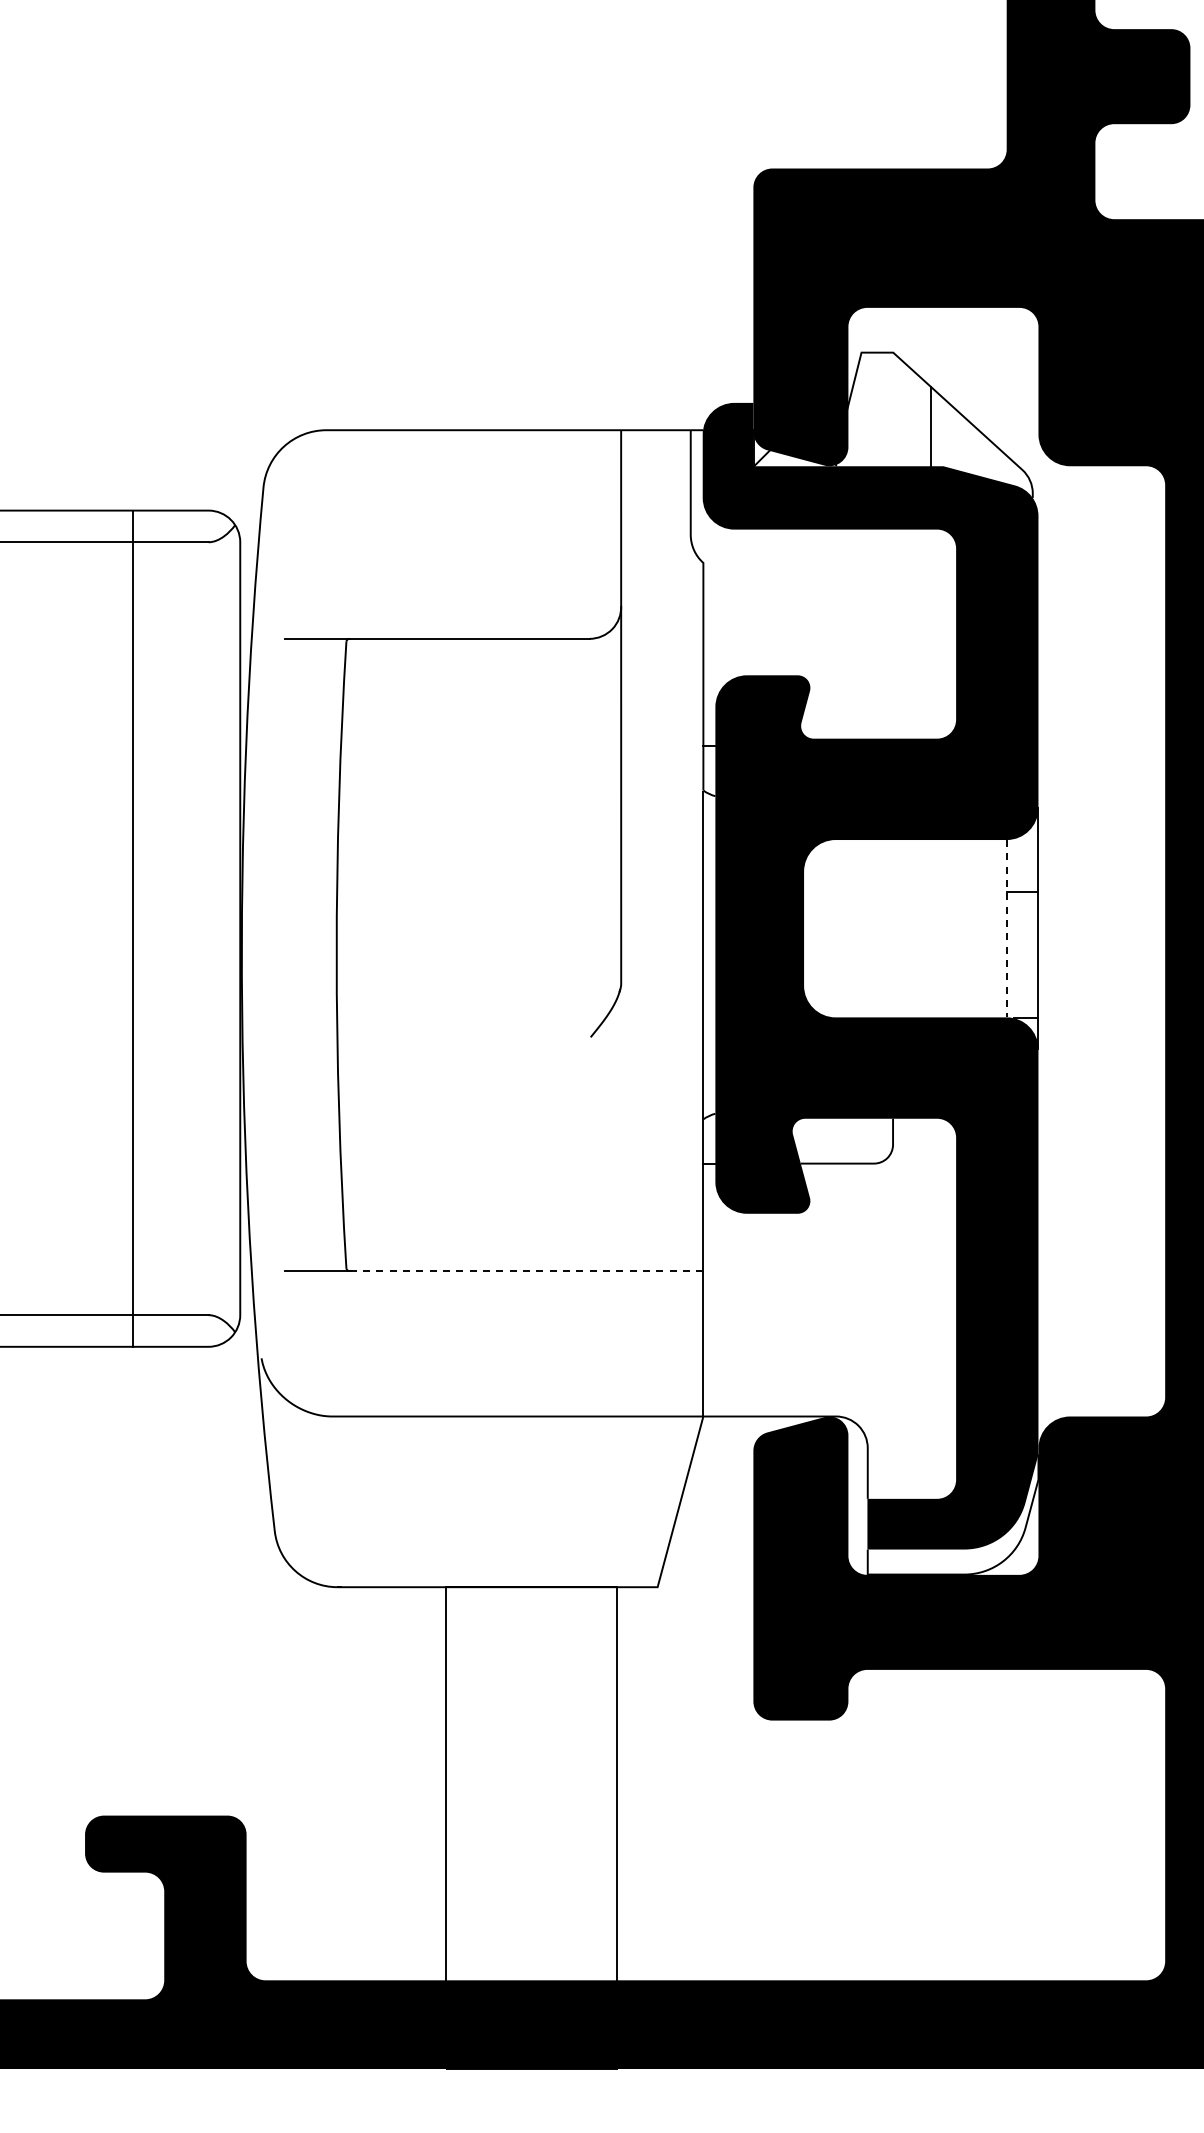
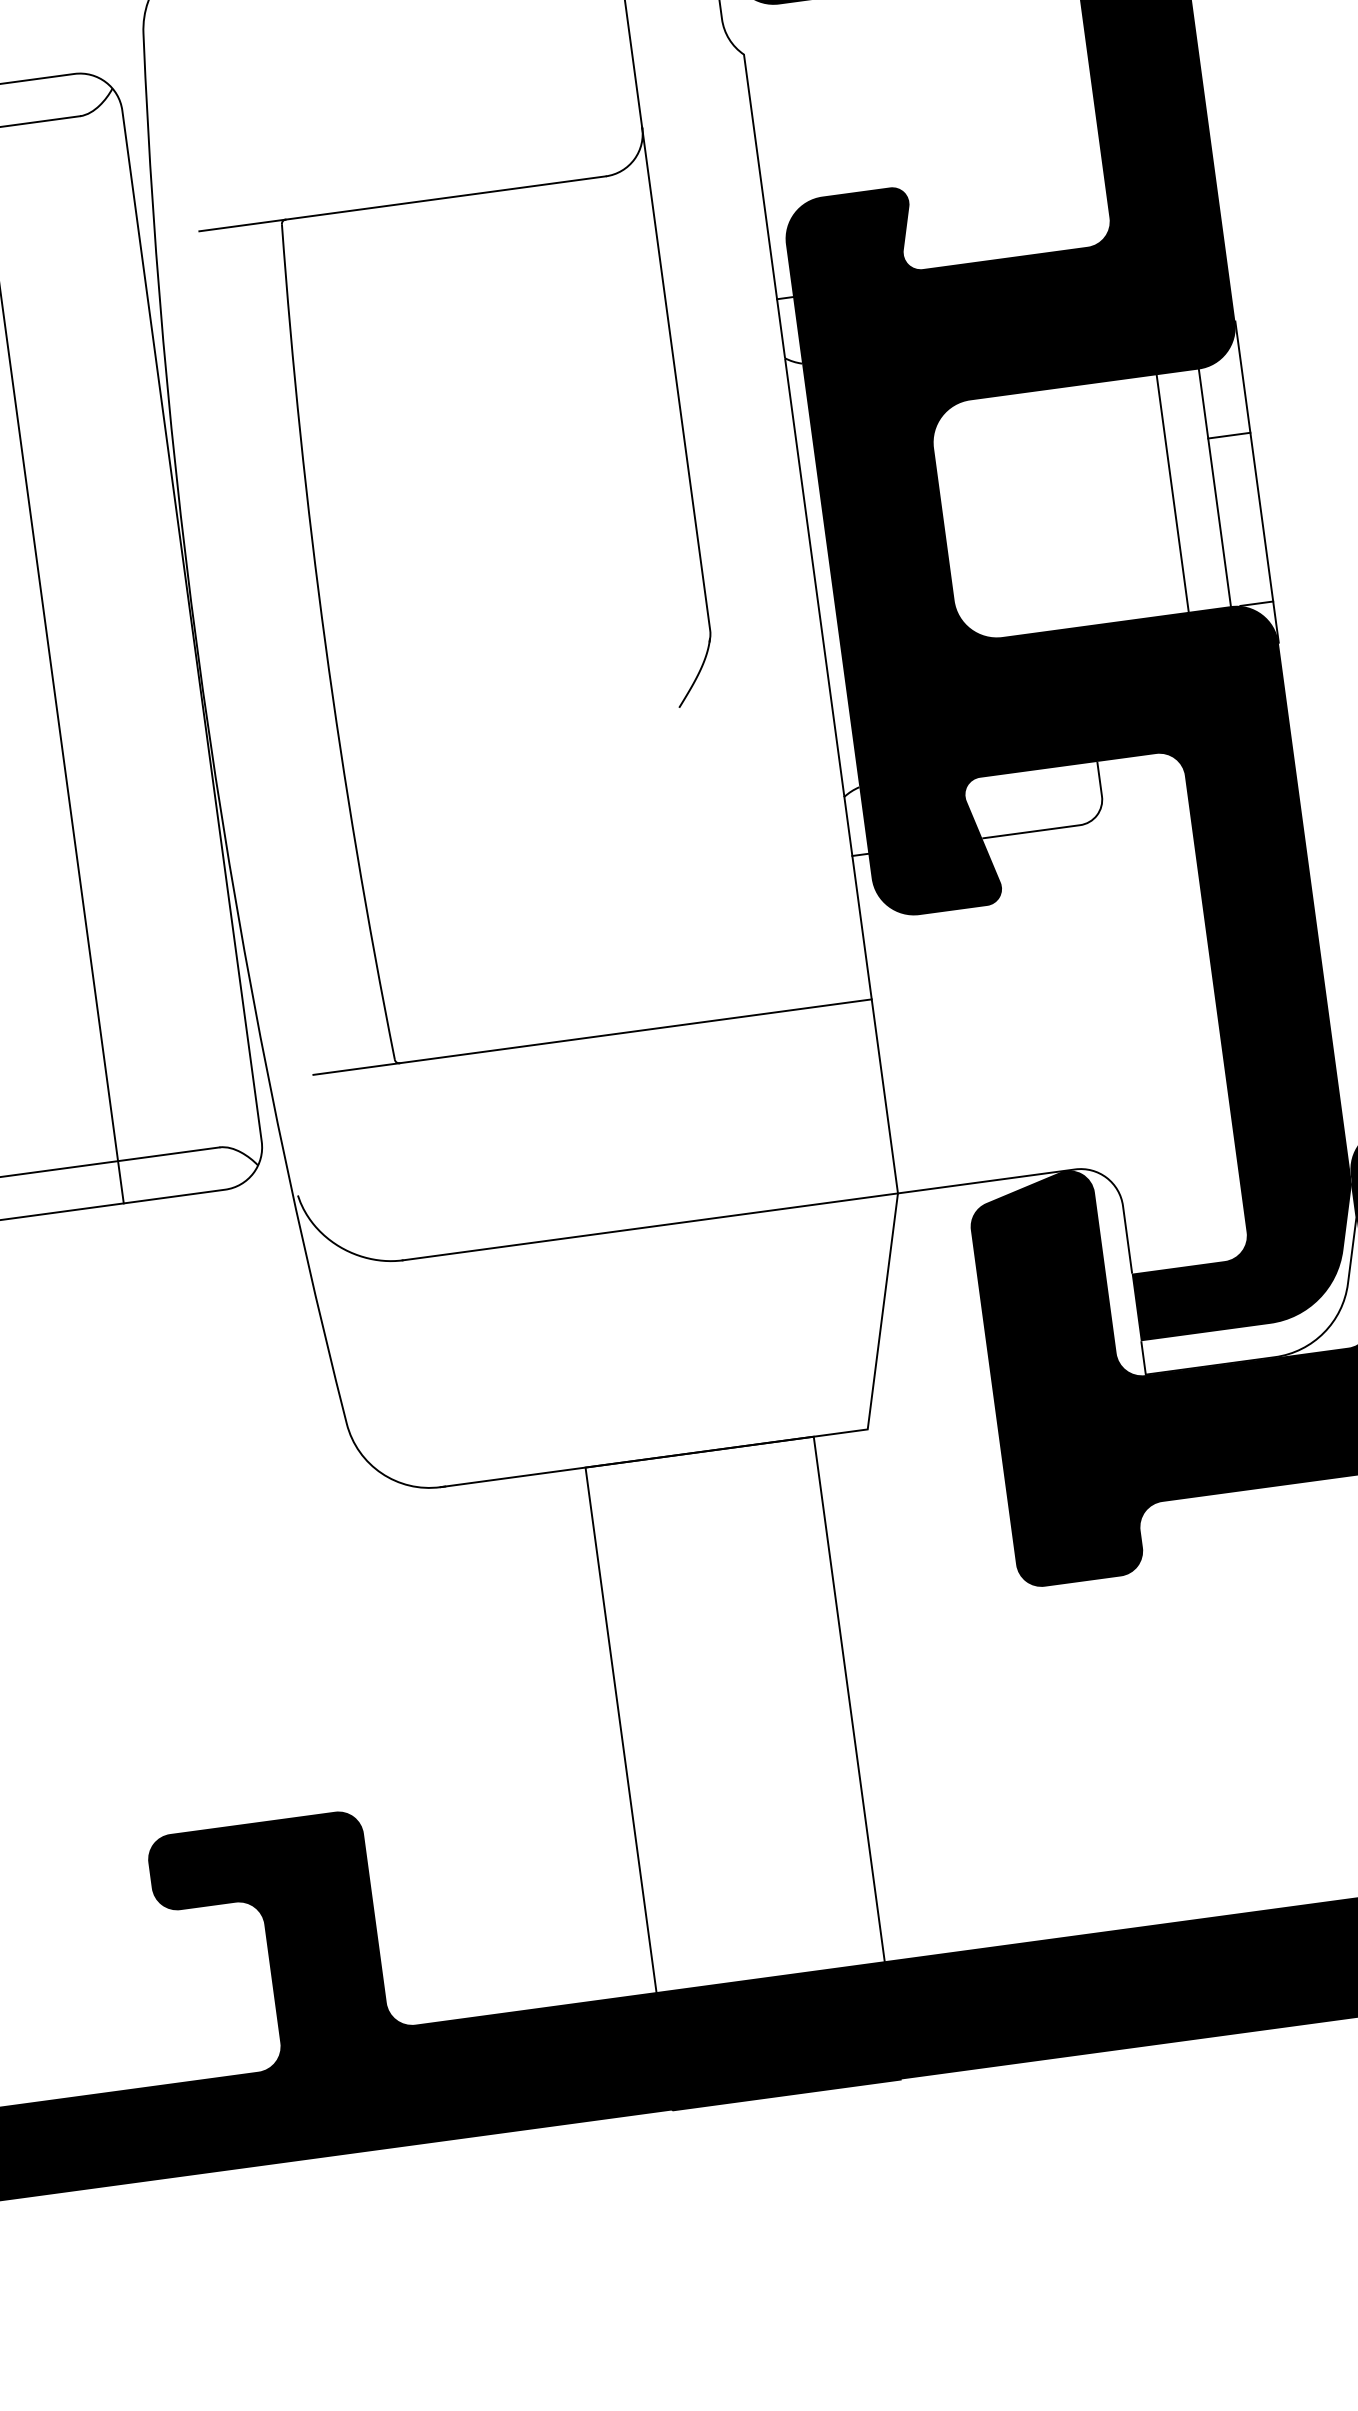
line: (975, 928) -> (1173, 493), added
line: (1006, 928) -> (1214, 487), dashed -> solid
line: (526, 1271) -> (635, 1031), dashed -> solid

